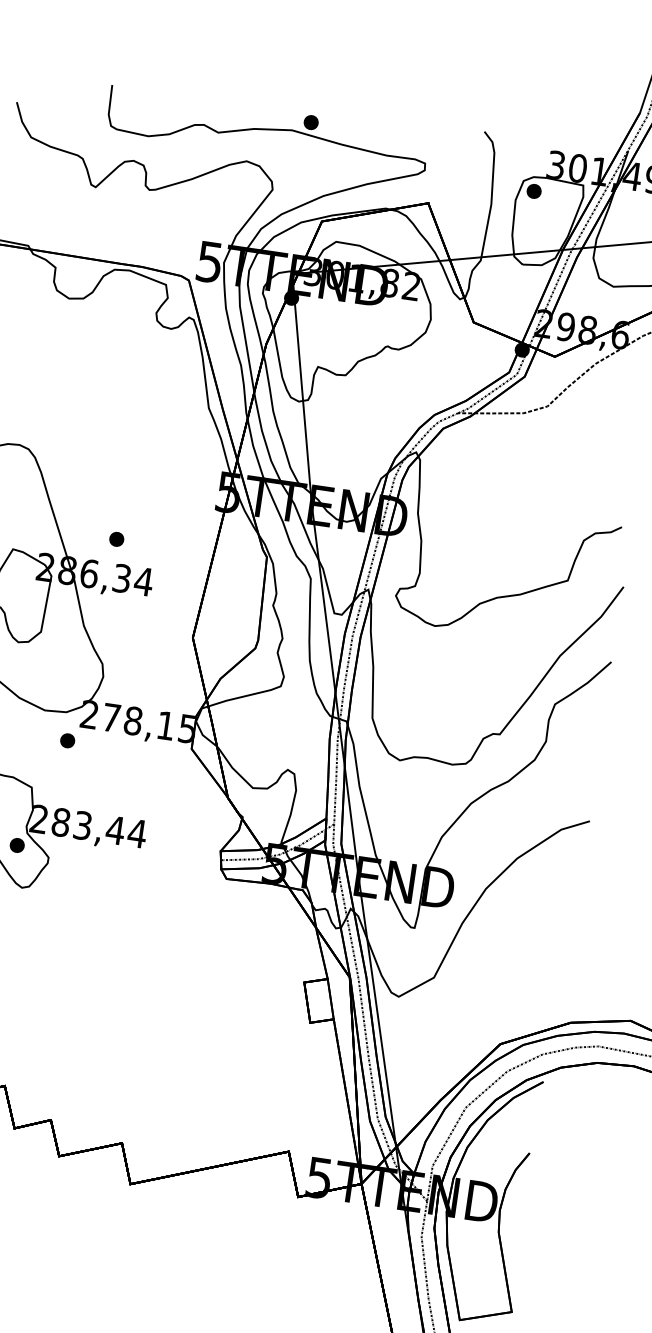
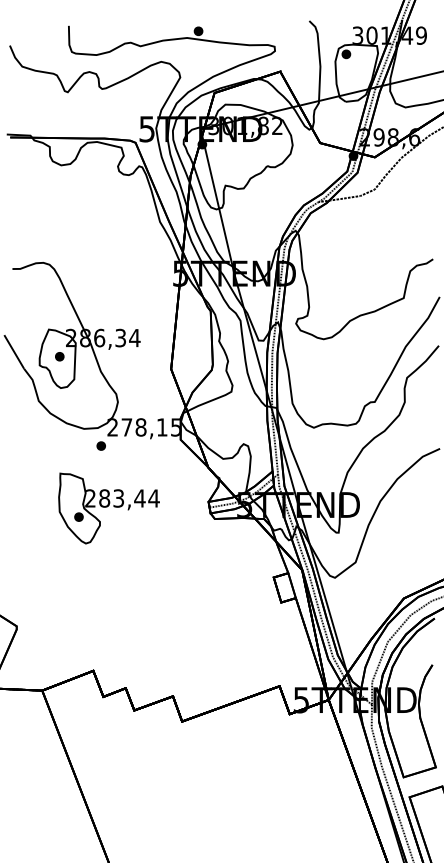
part: (116, 538) -> (59, 356), moved

